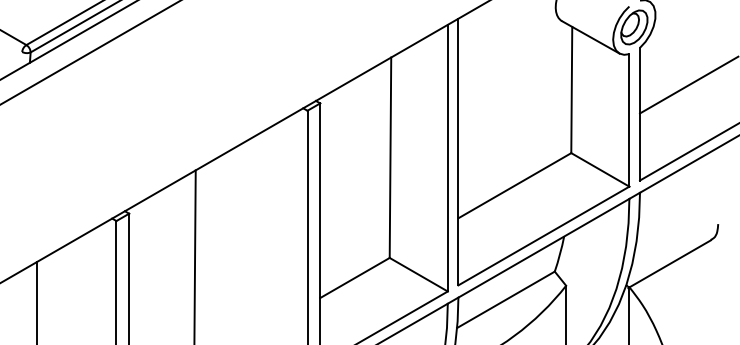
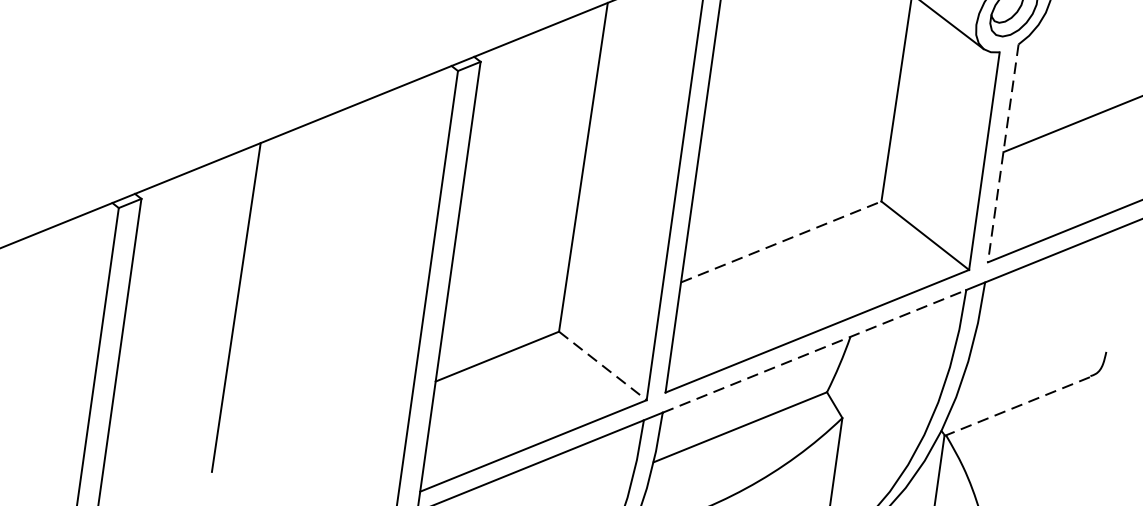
line: (640, 114) -> (1004, 154), solid -> dashed
line: (515, 185) -> (782, 241), solid -> dashed
line: (543, 248) -> (813, 351), solid -> dashed
line: (669, 264) -> (1017, 407), solid -> dashed
line: (418, 274) -> (602, 365), solid -> dashed

